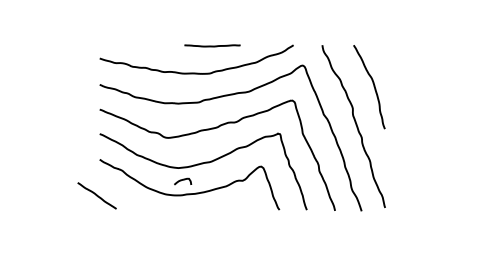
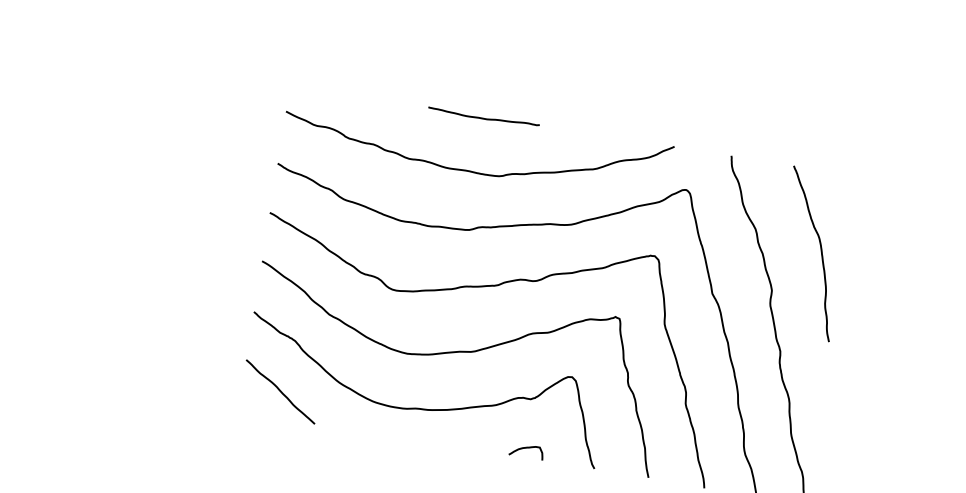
line: (212, 45) -> (483, 116), moved
curve: (183, 180) -> (528, 449), moved
line: (96, 195) -> (279, 390), moved

